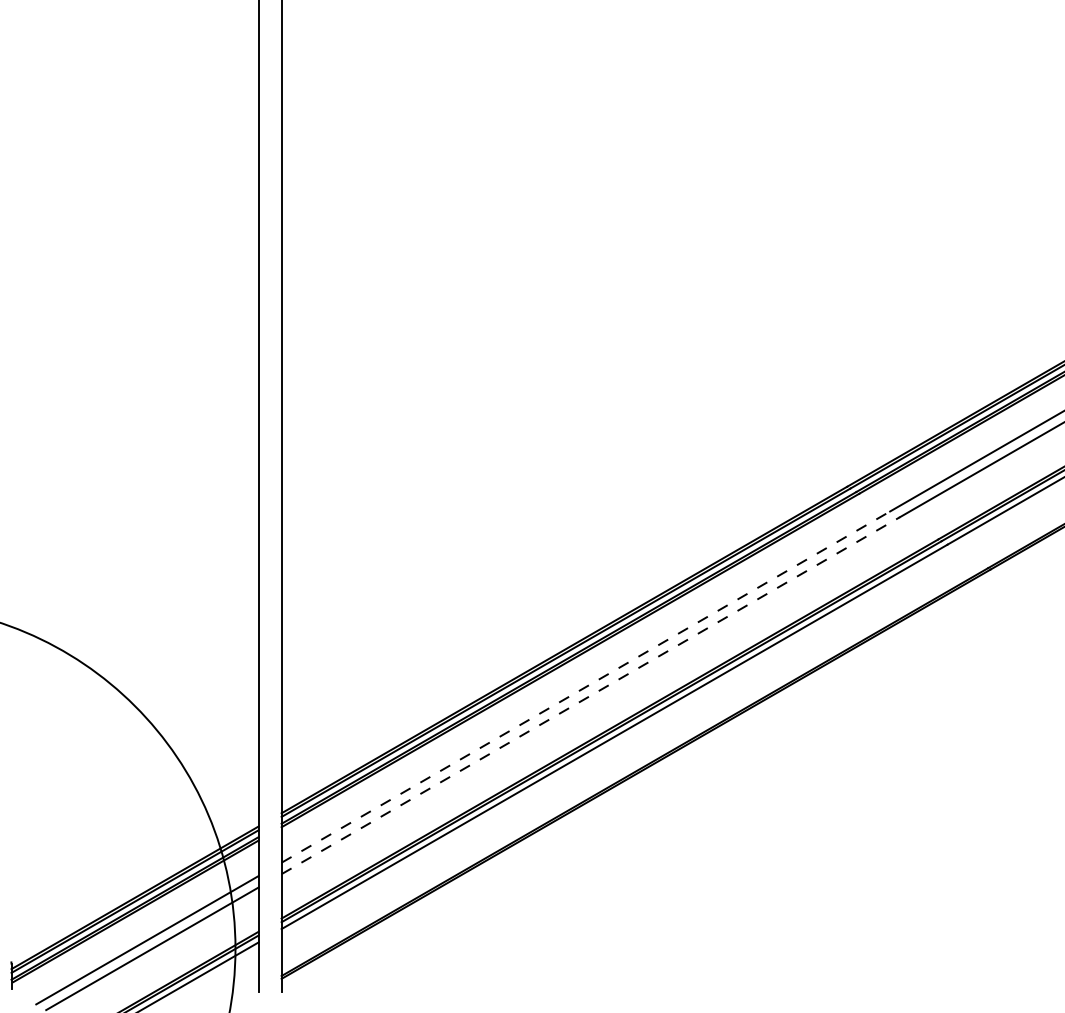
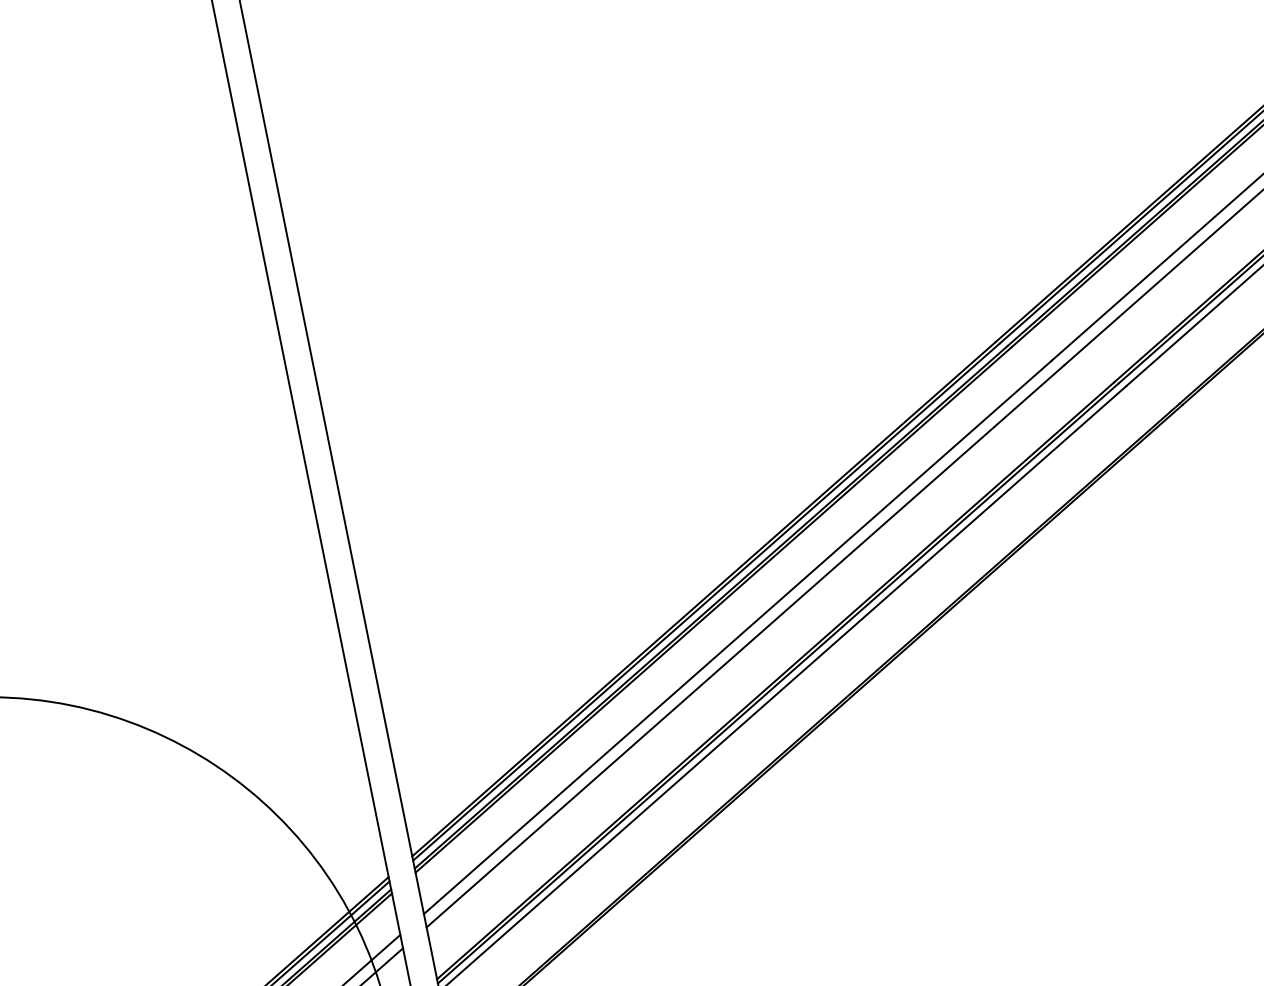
line: (586, 686) -> (738, 636), dashed -> solid
line: (590, 695) -> (745, 646), dashed -> solid

